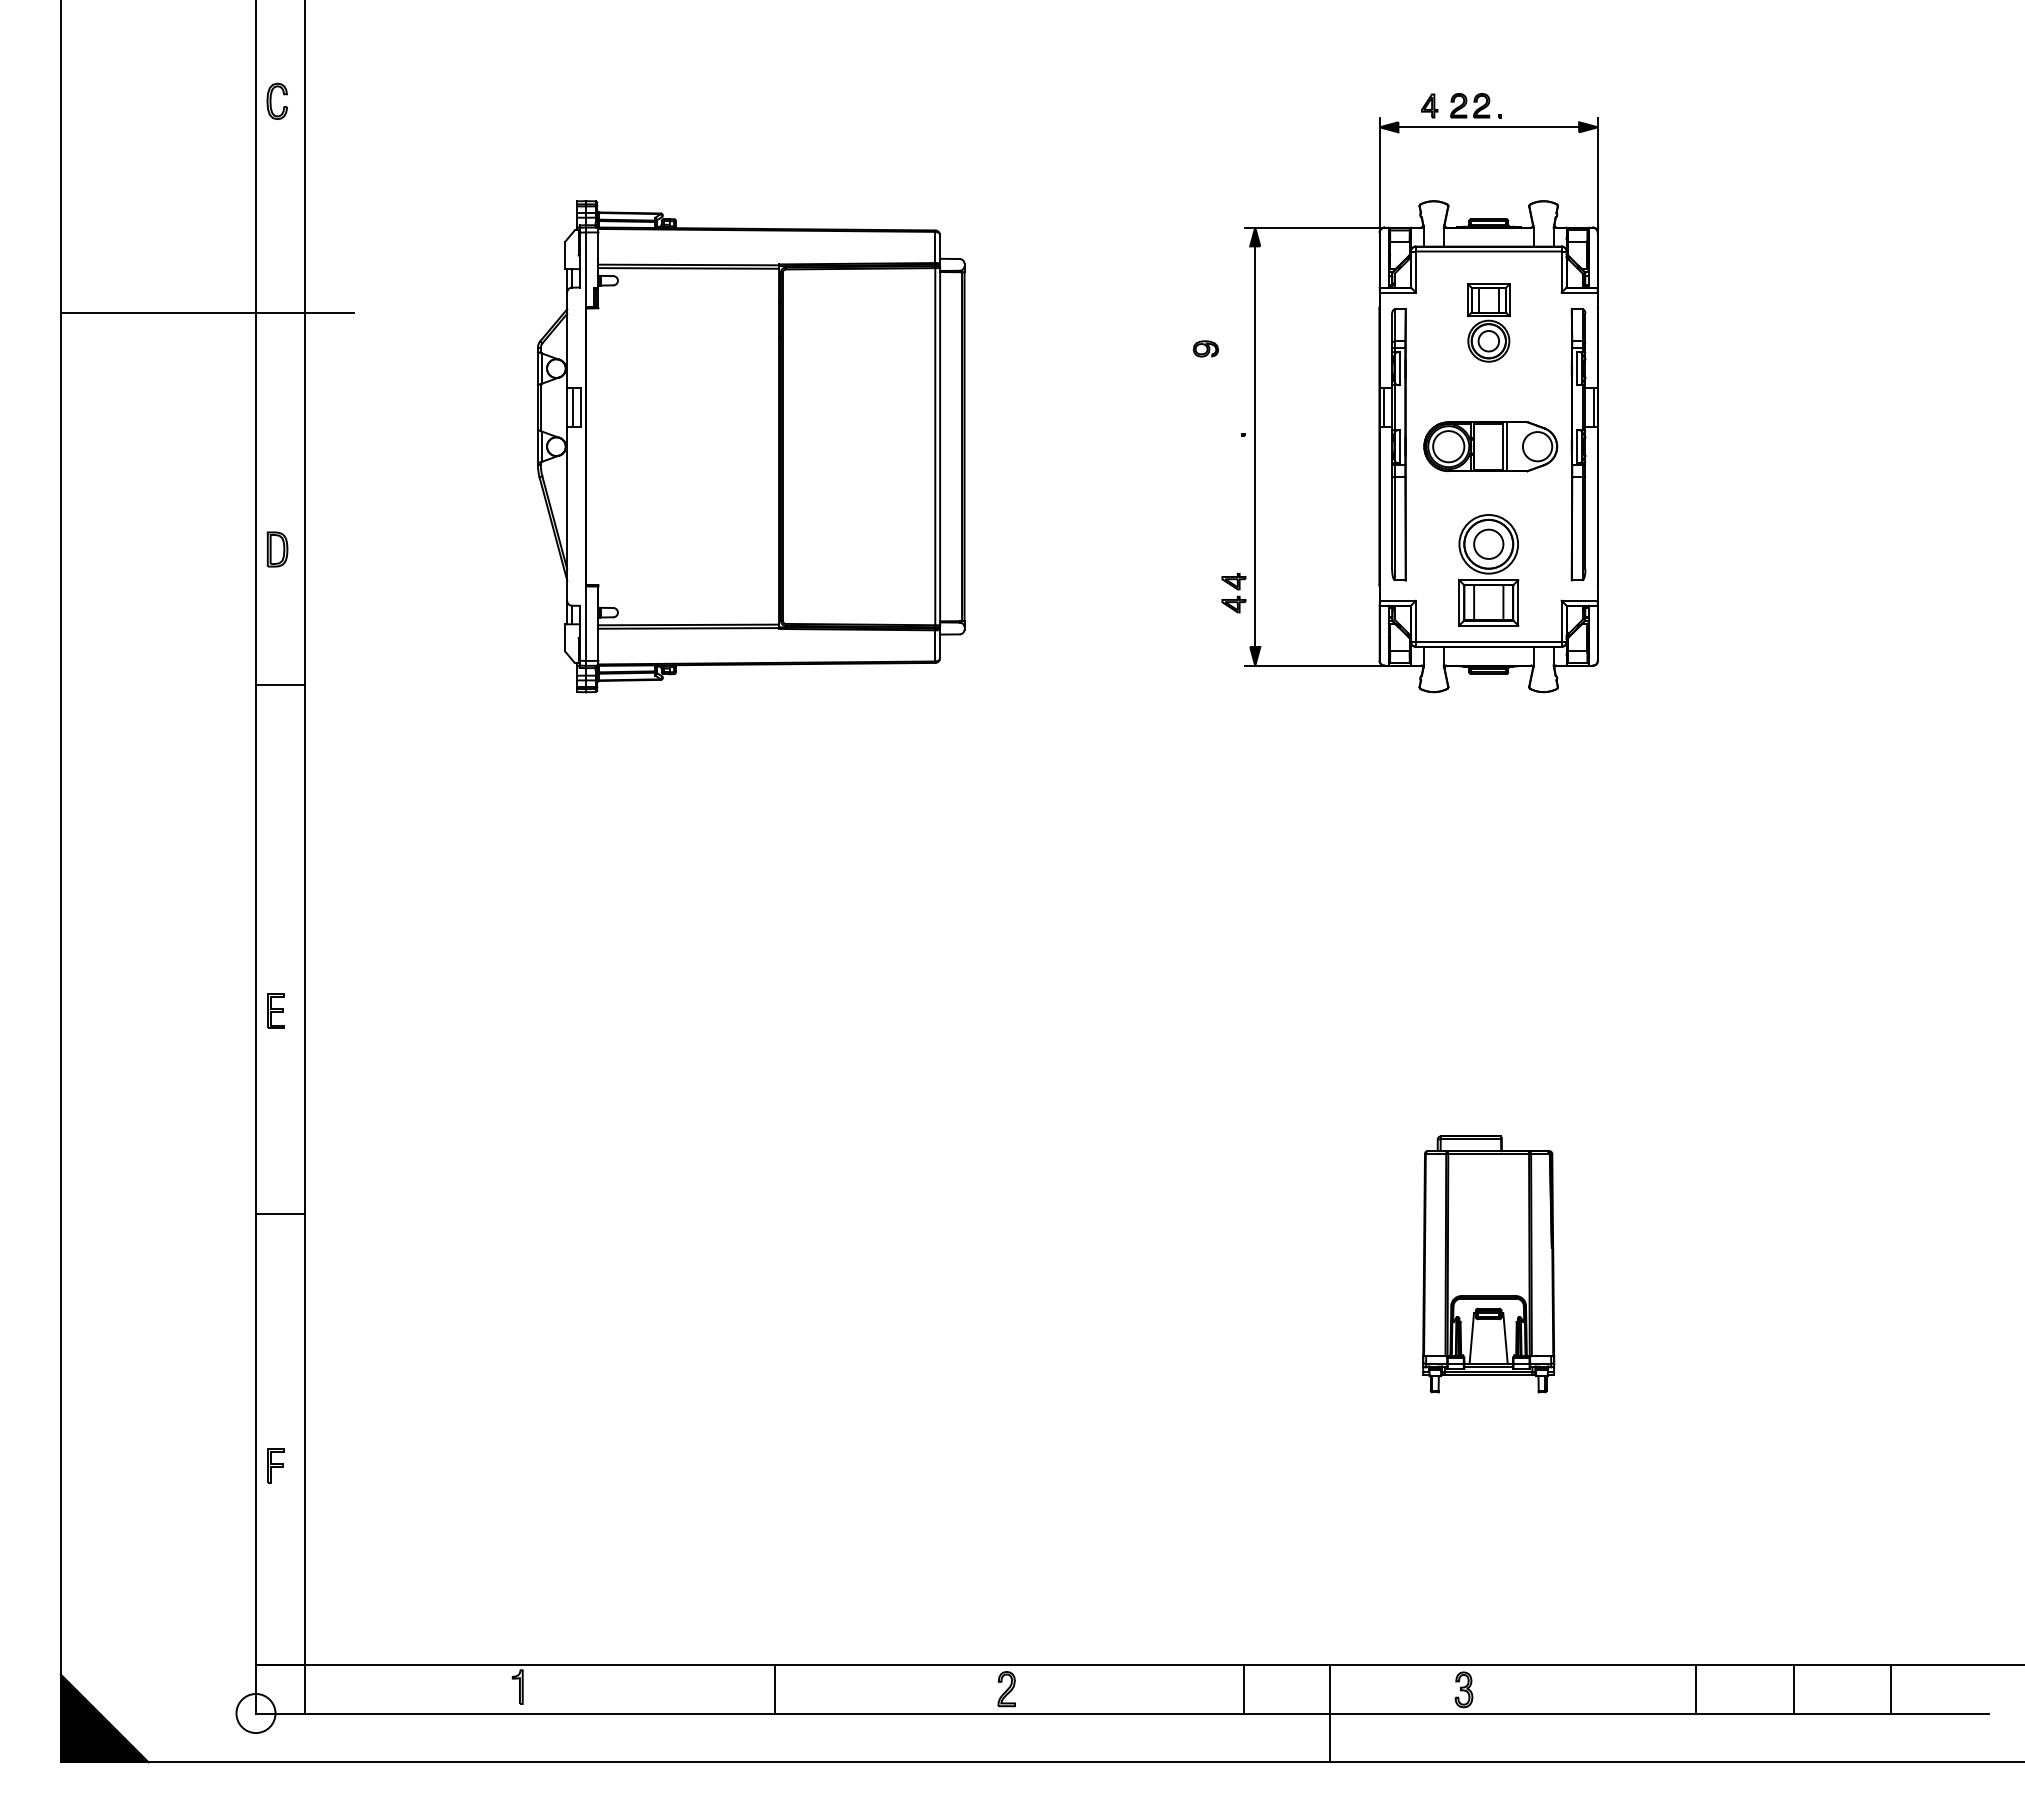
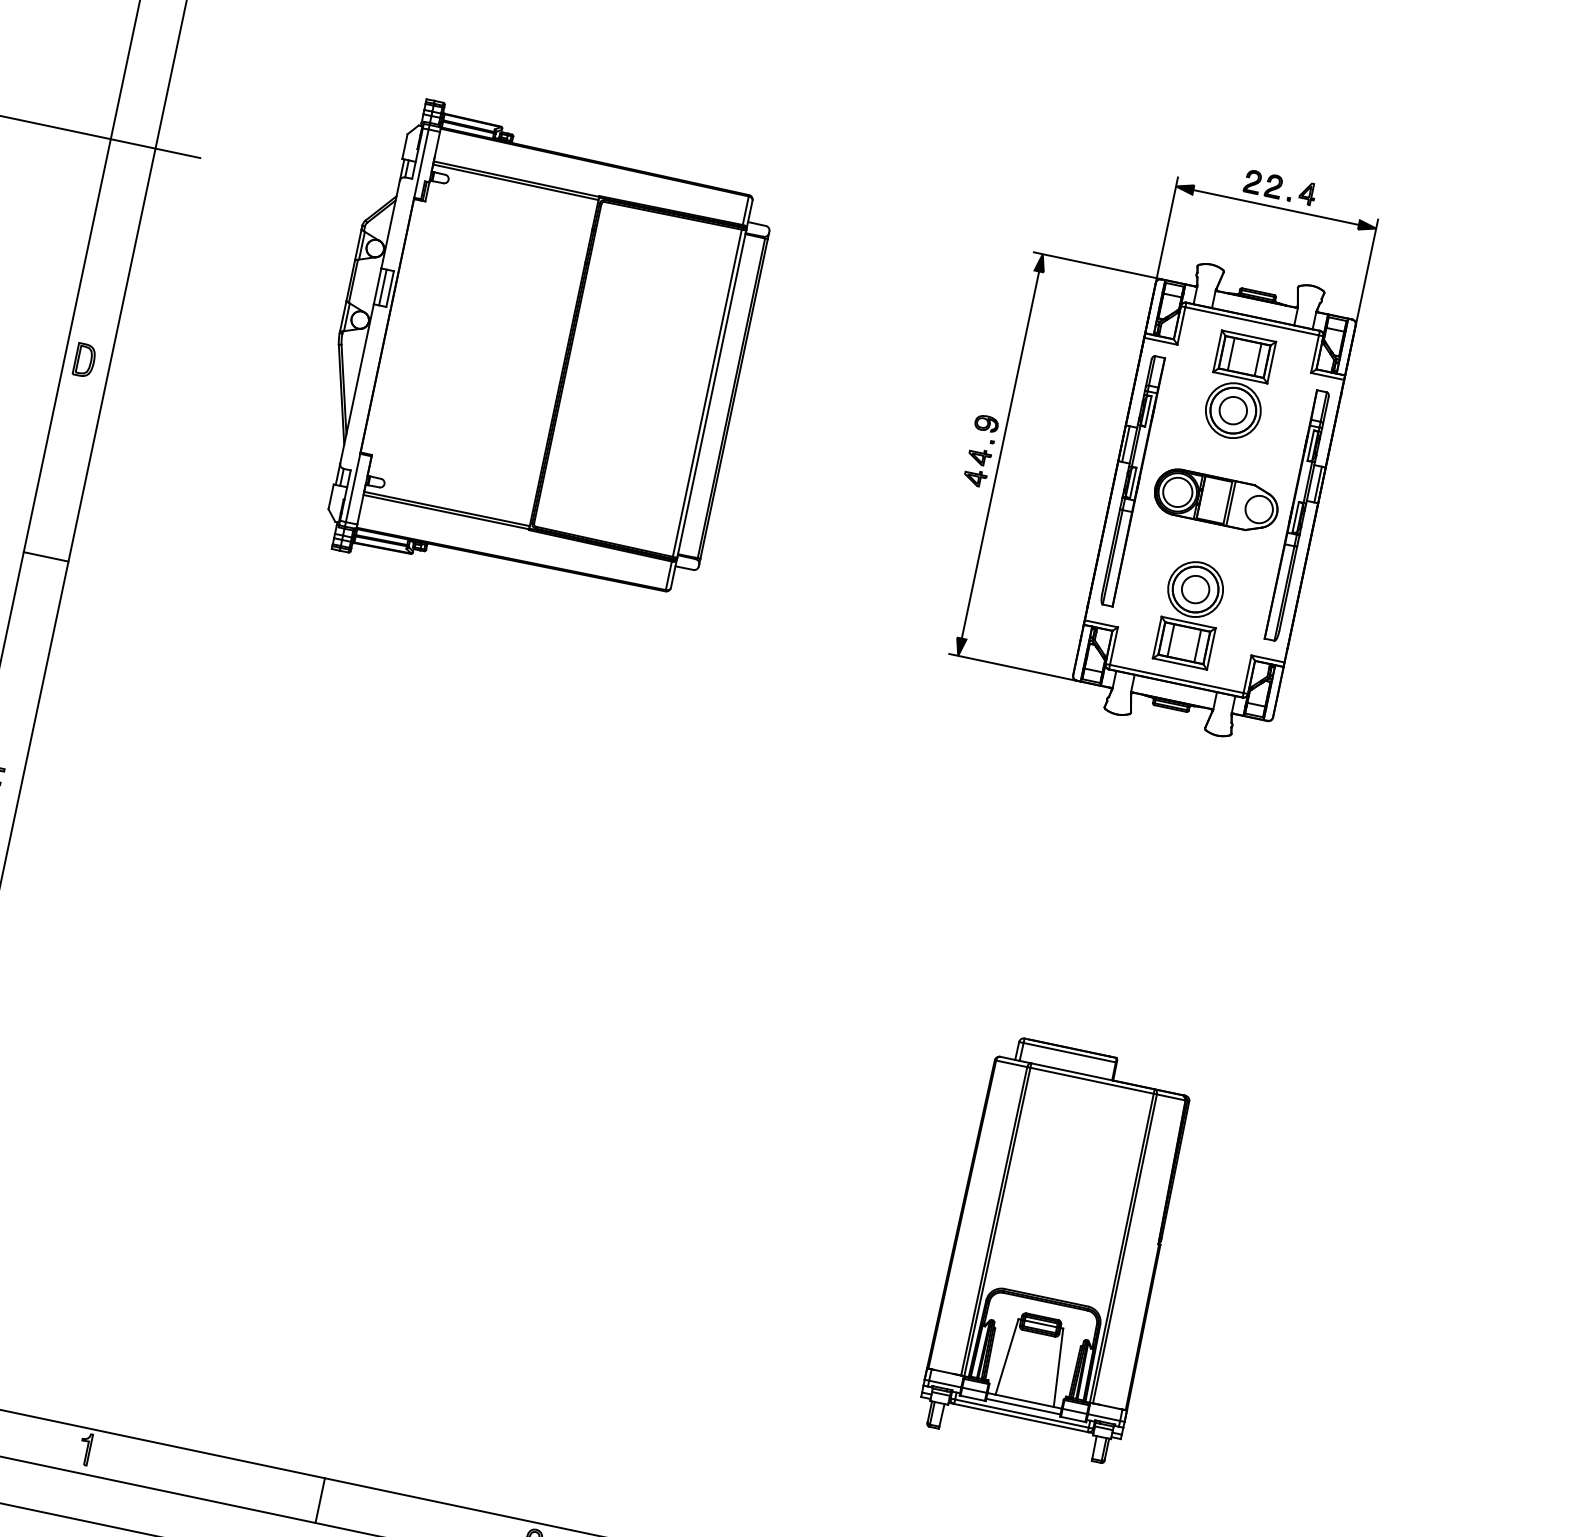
part: (1429, 105) -> (1307, 193), moved
part: (1488, 322) -> (1238, 386), size x1.43
part: (1205, 348) -> (986, 423), moved
part: (1233, 593) -> (976, 468), moved
line: (280, 685) -> (46, 557), moved
part: (1488, 1264) -> (1056, 1249), size x1.67

